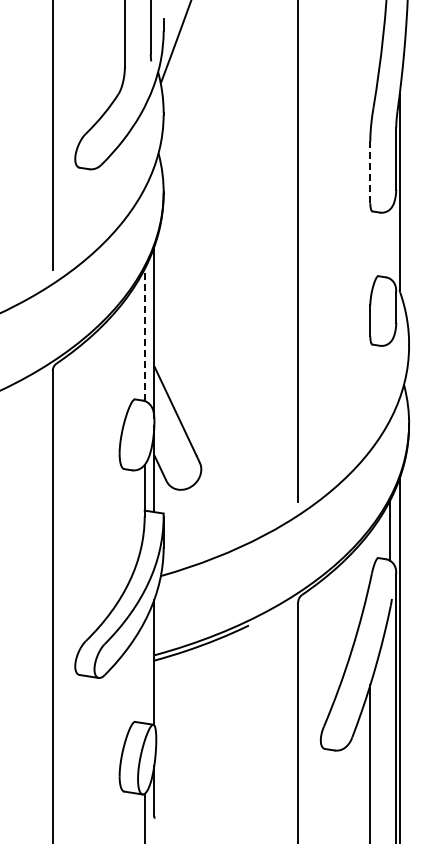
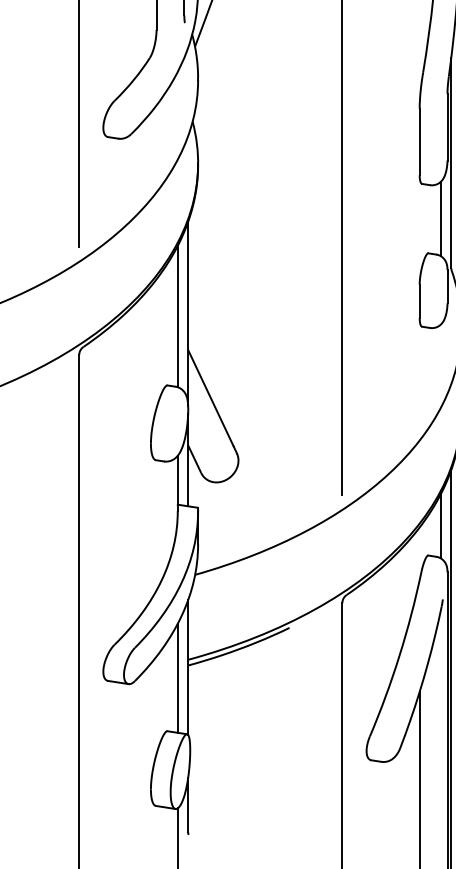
line: (370, 172) -> (419, 142), dashed -> solid
line: (390, 243) -> (441, 218), added
line: (144, 335) -> (177, 316), dashed -> solid
line: (144, 672) -> (177, 678), added

